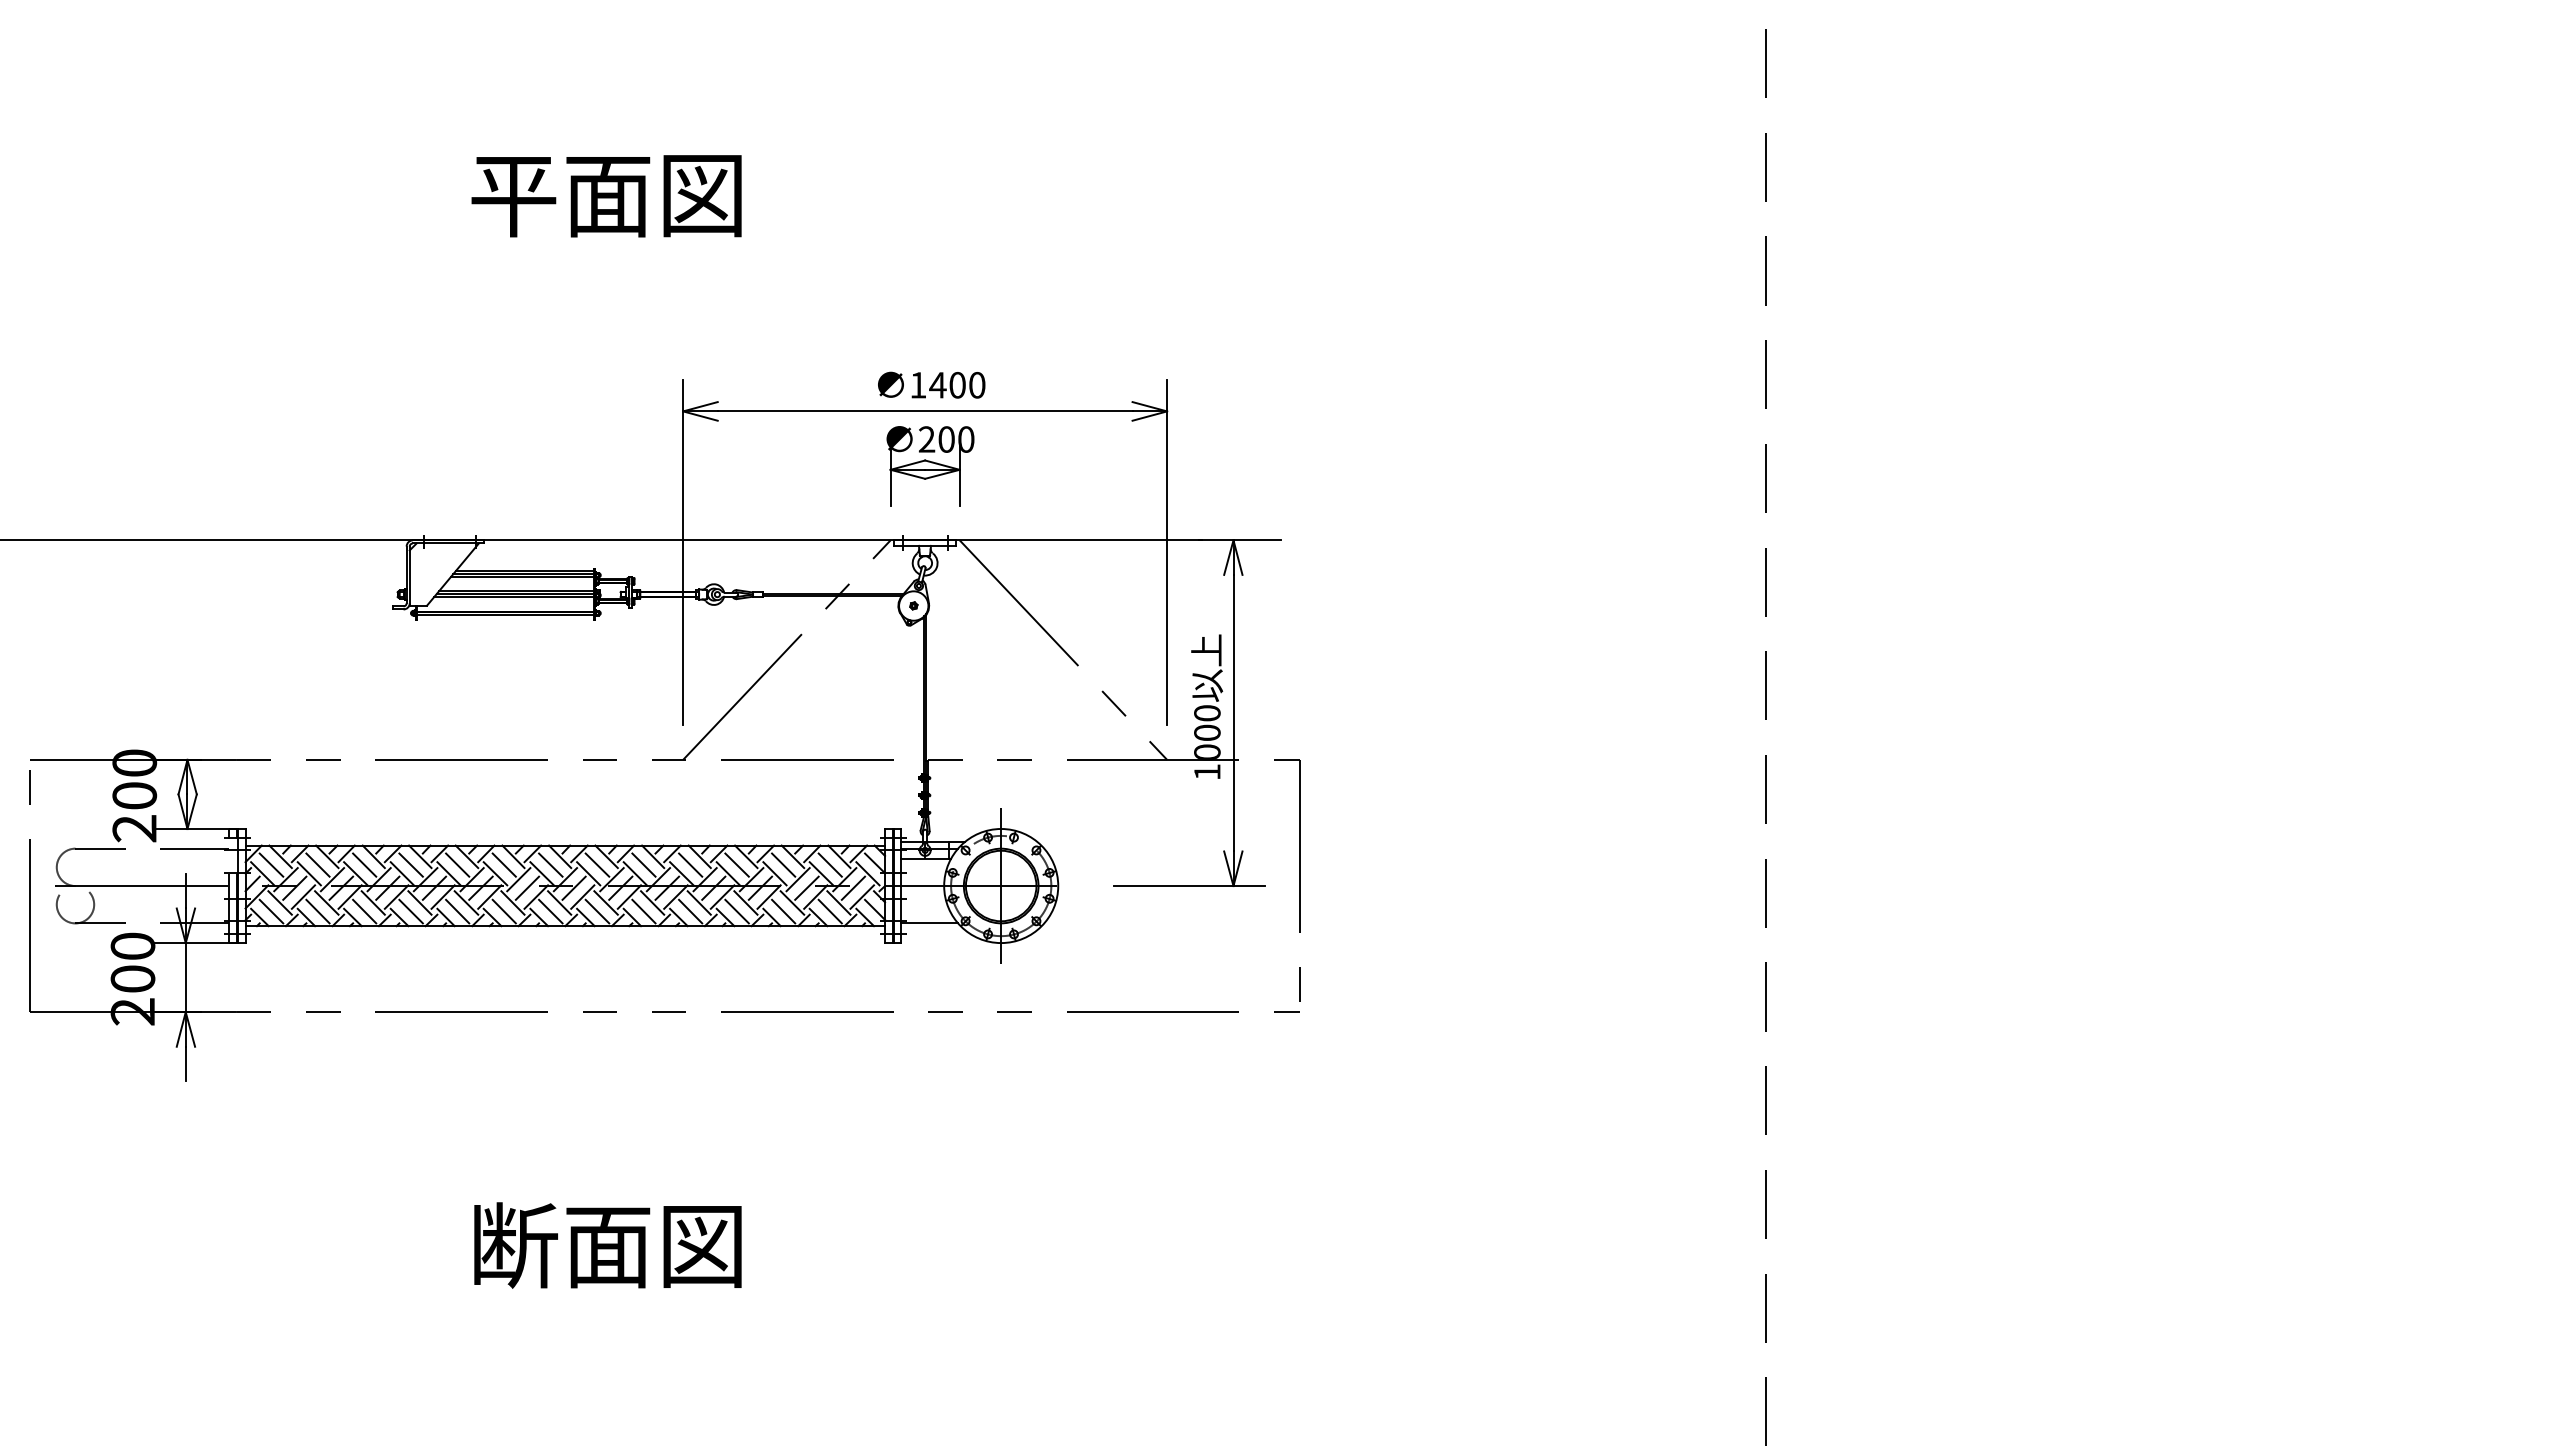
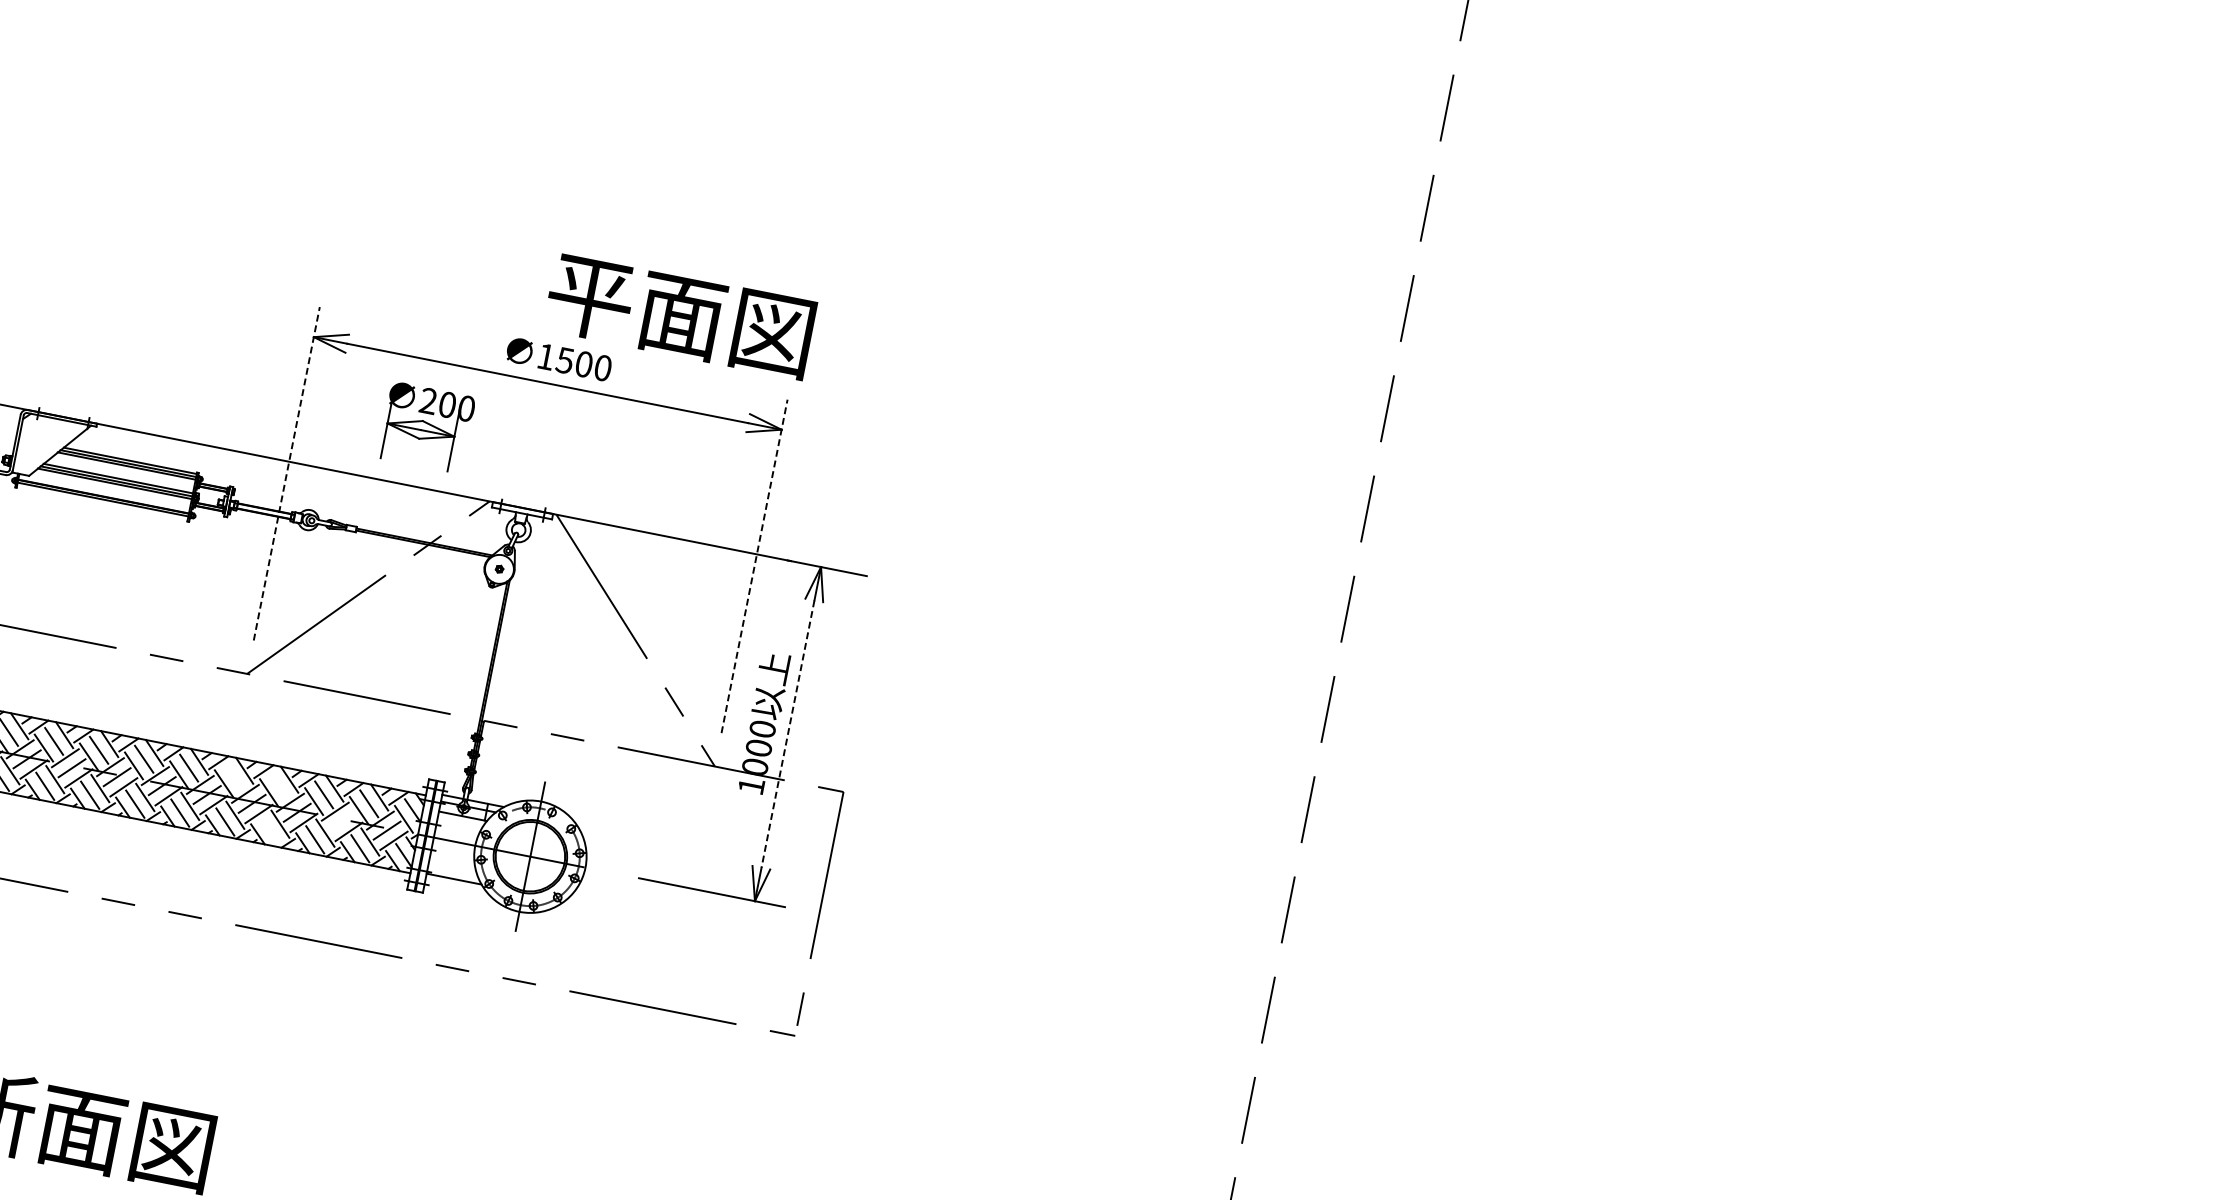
text: (606, 196) -> (679, 316), moved
text: (937, 385) -> (564, 360), 1400 -> 1500
part: (930, 466) -> (426, 427), moved
line: (683, 552) -> (287, 473), solid -> dashed
line: (1167, 552) -> (754, 566), solid -> dashed
line: (1233, 713) -> (787, 734), solid -> dashed
line: (690, 864) -> (234, 776), removed
line: (736, 864) -> (278, 785), removed
line: (806, 887) -> (341, 820), removed
line: (736, 911) -> (269, 830), removed

